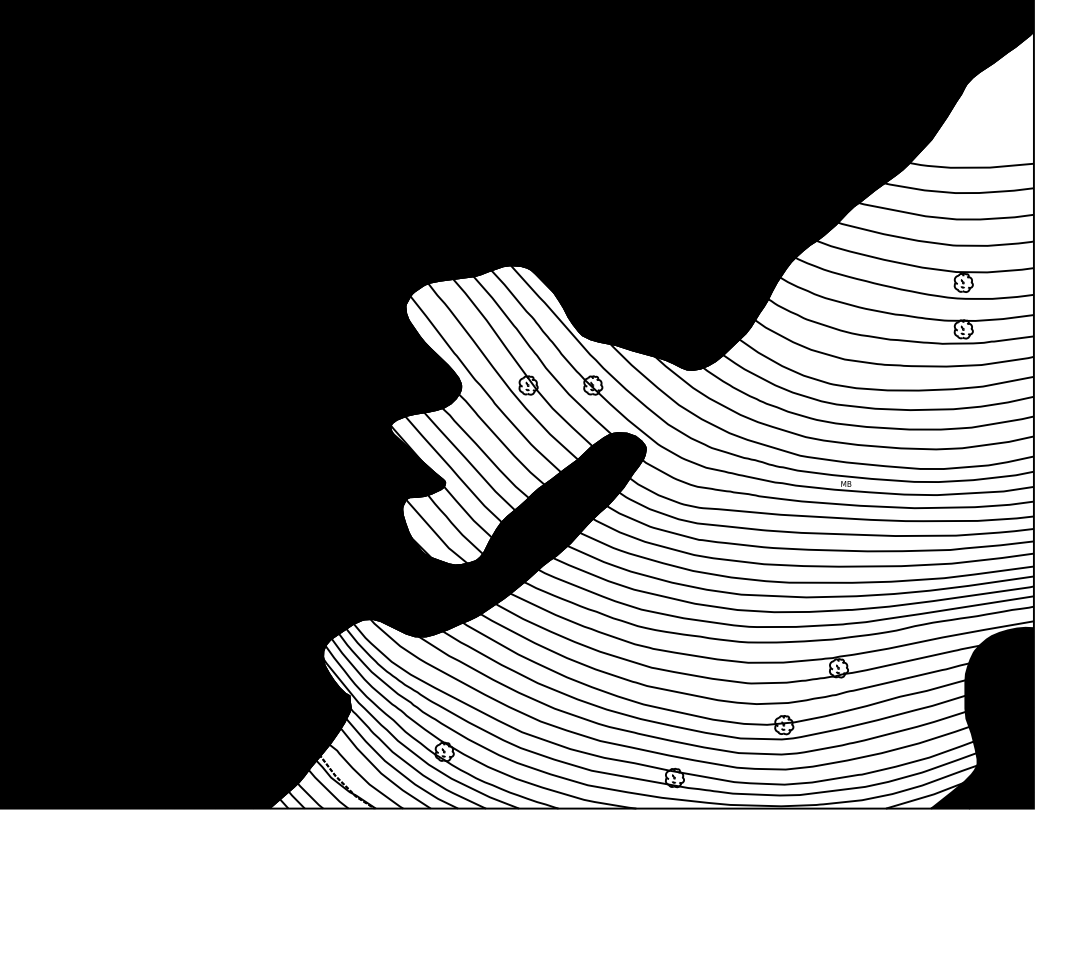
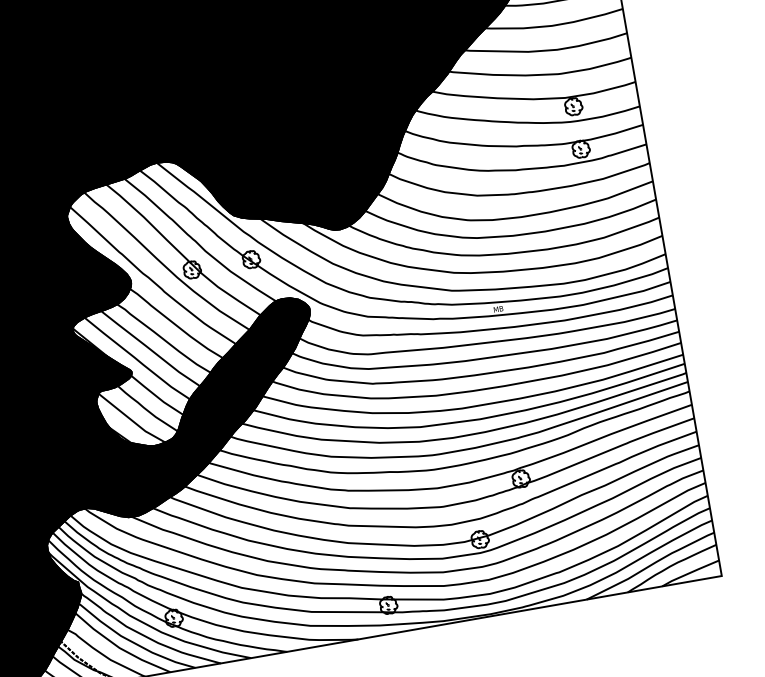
fill: (981, 717) -> (659, 501), removed

